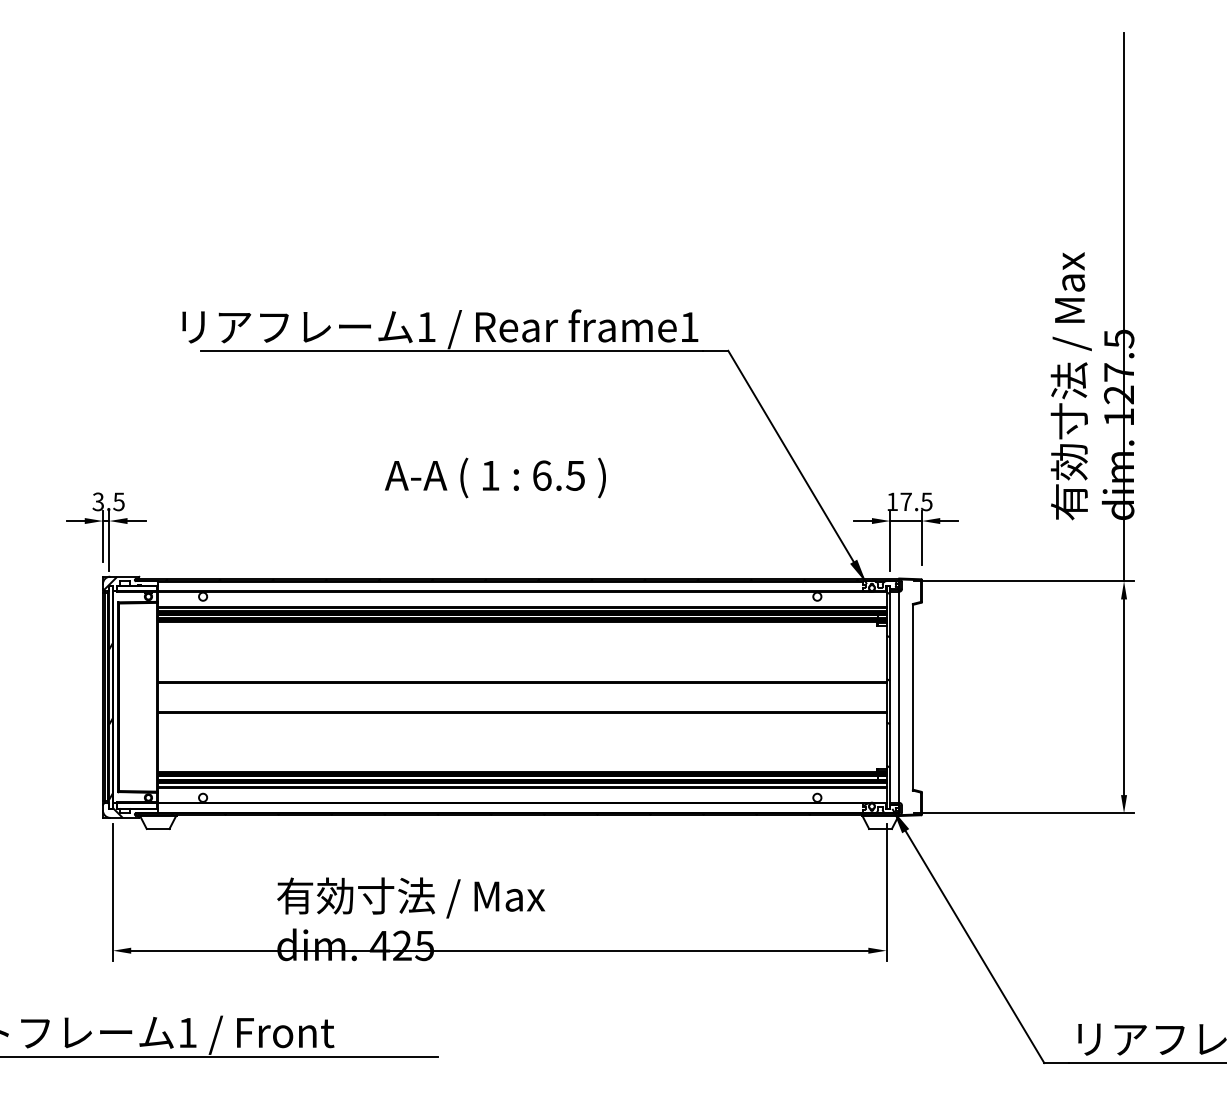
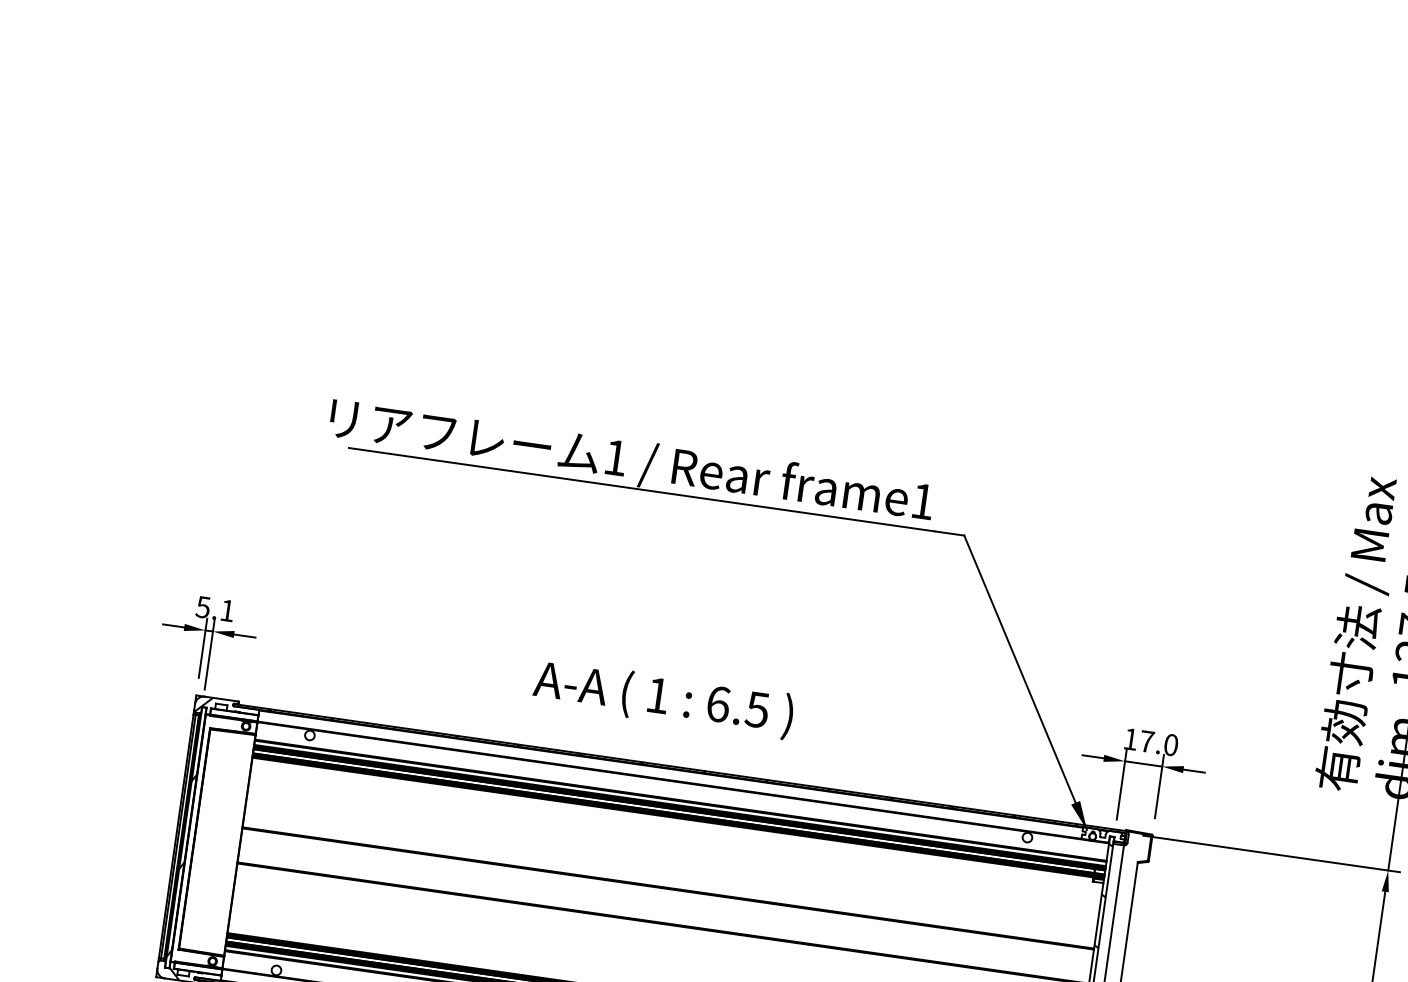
text: (495, 477) -> (663, 698), moved
text: (108, 501) -> (215, 608), 3.5 -> 5.1
text: (926, 501) -> (1170, 744), 17.5 -> 17.0

